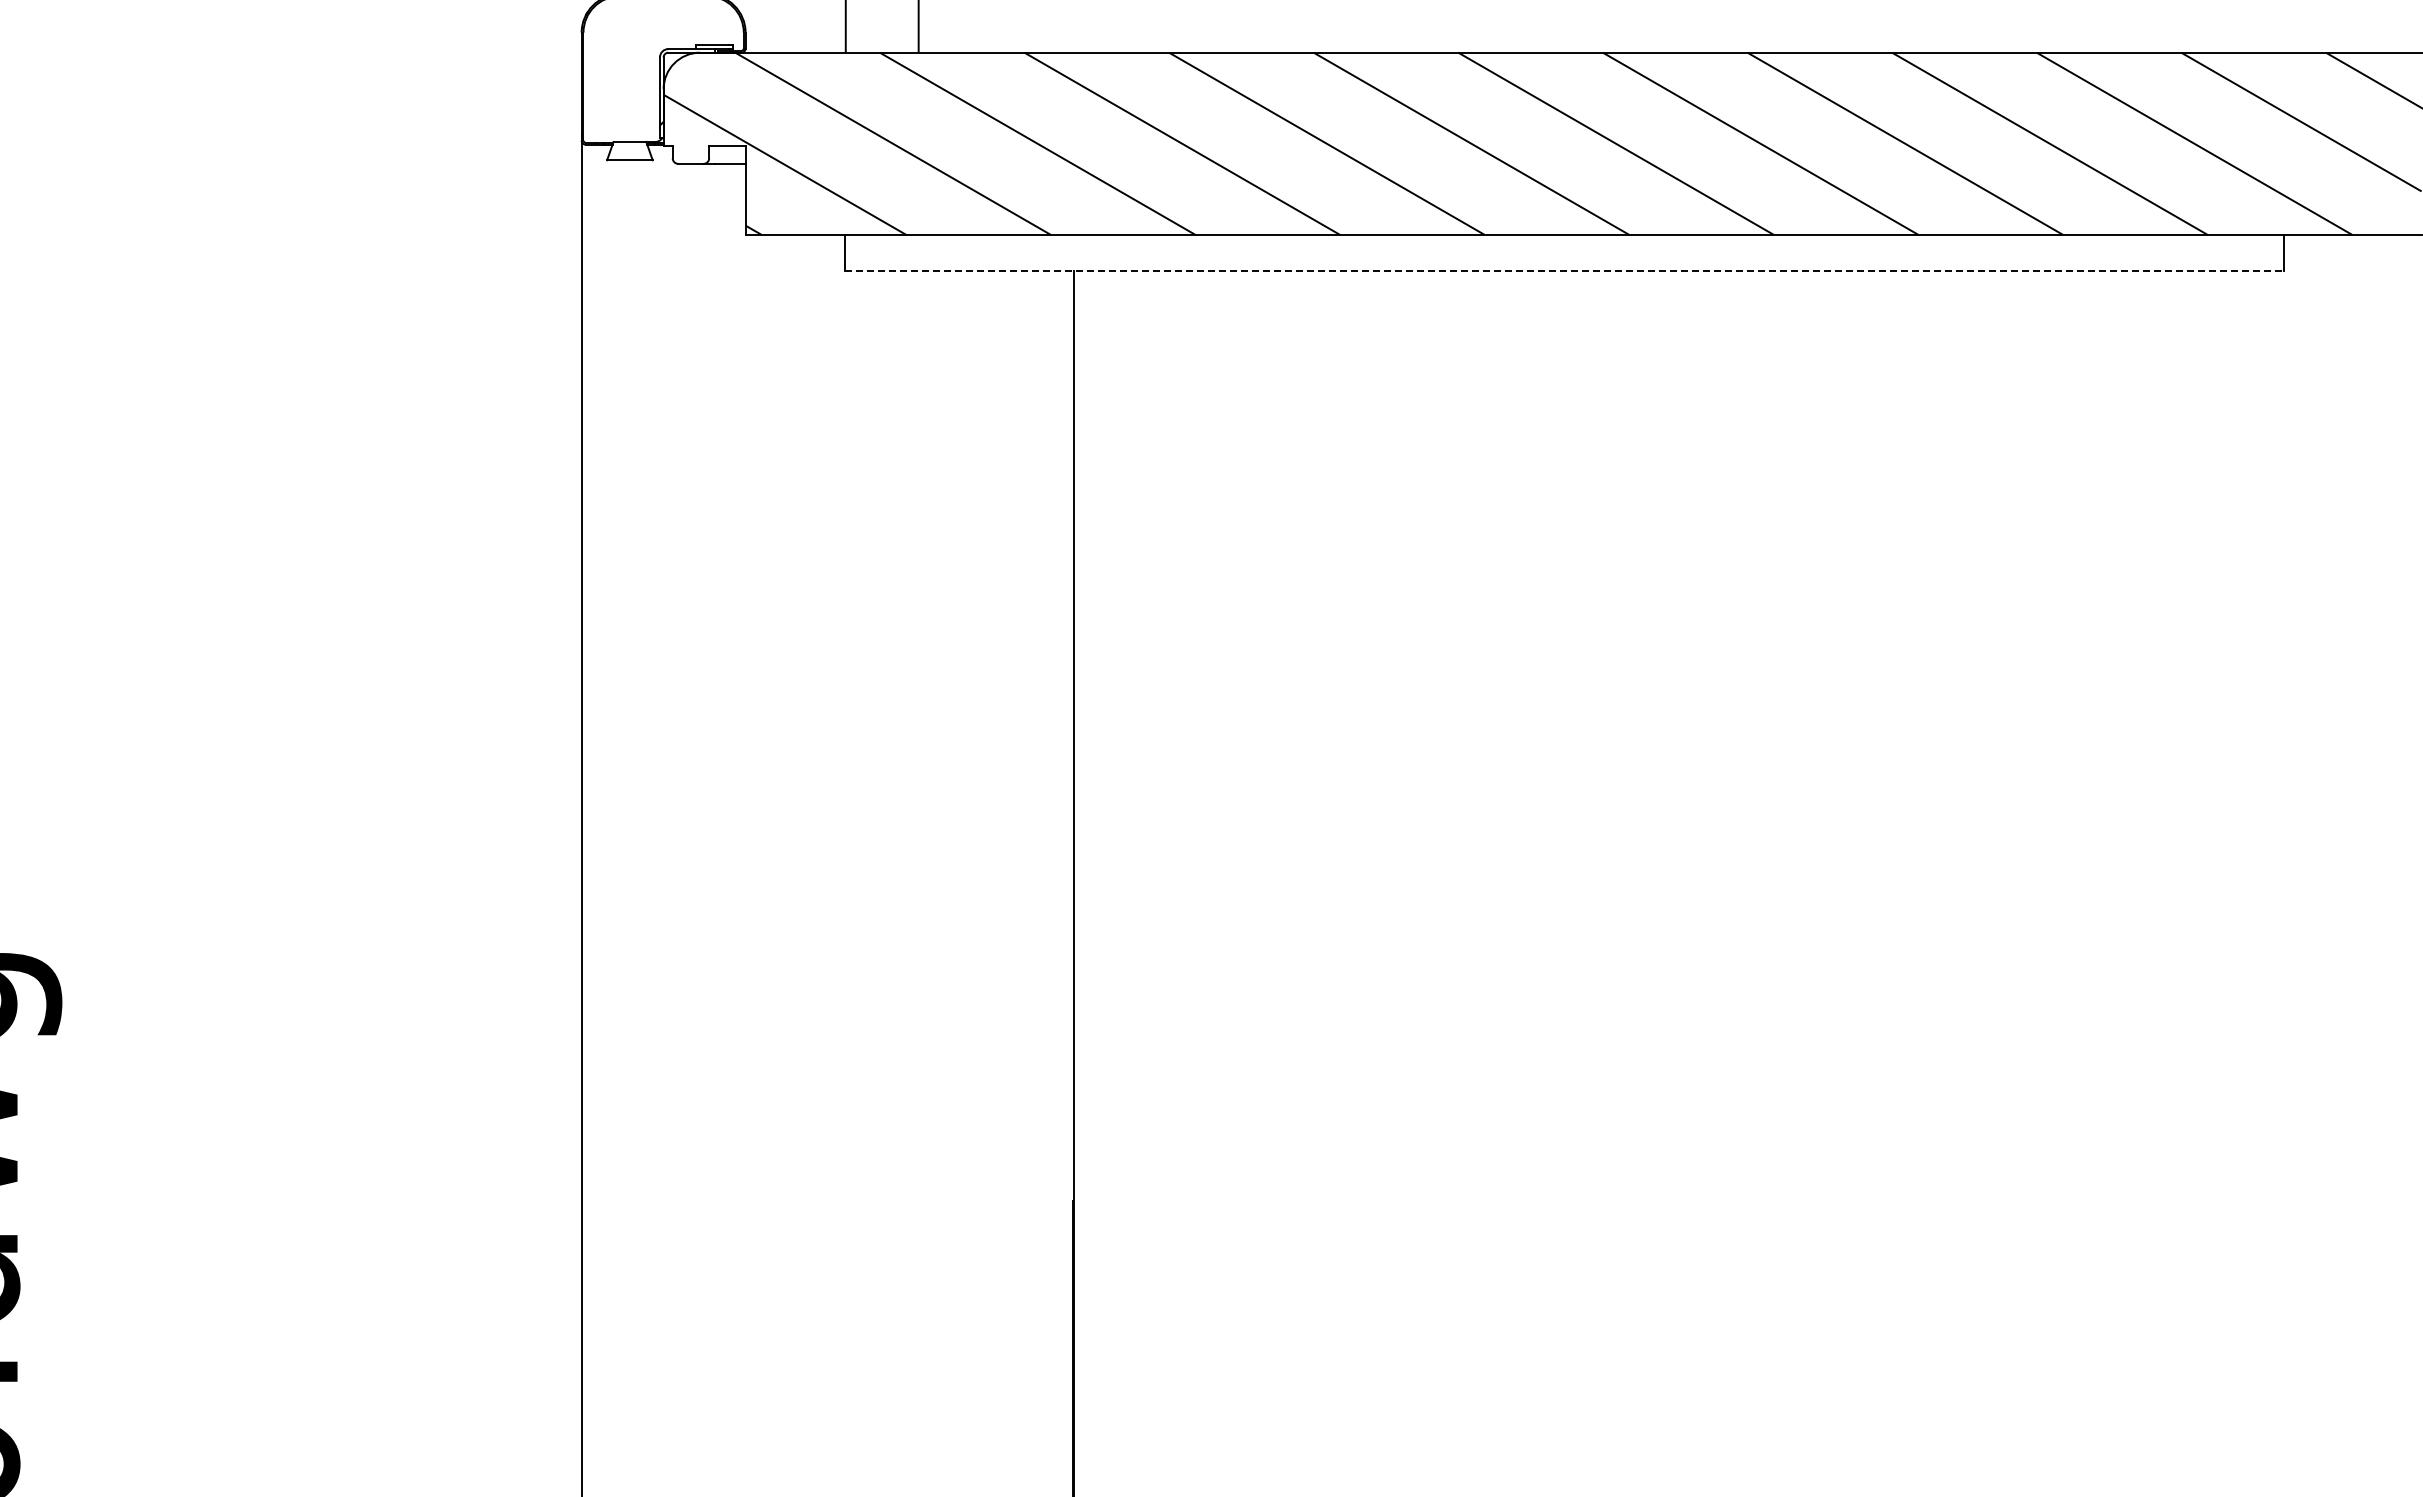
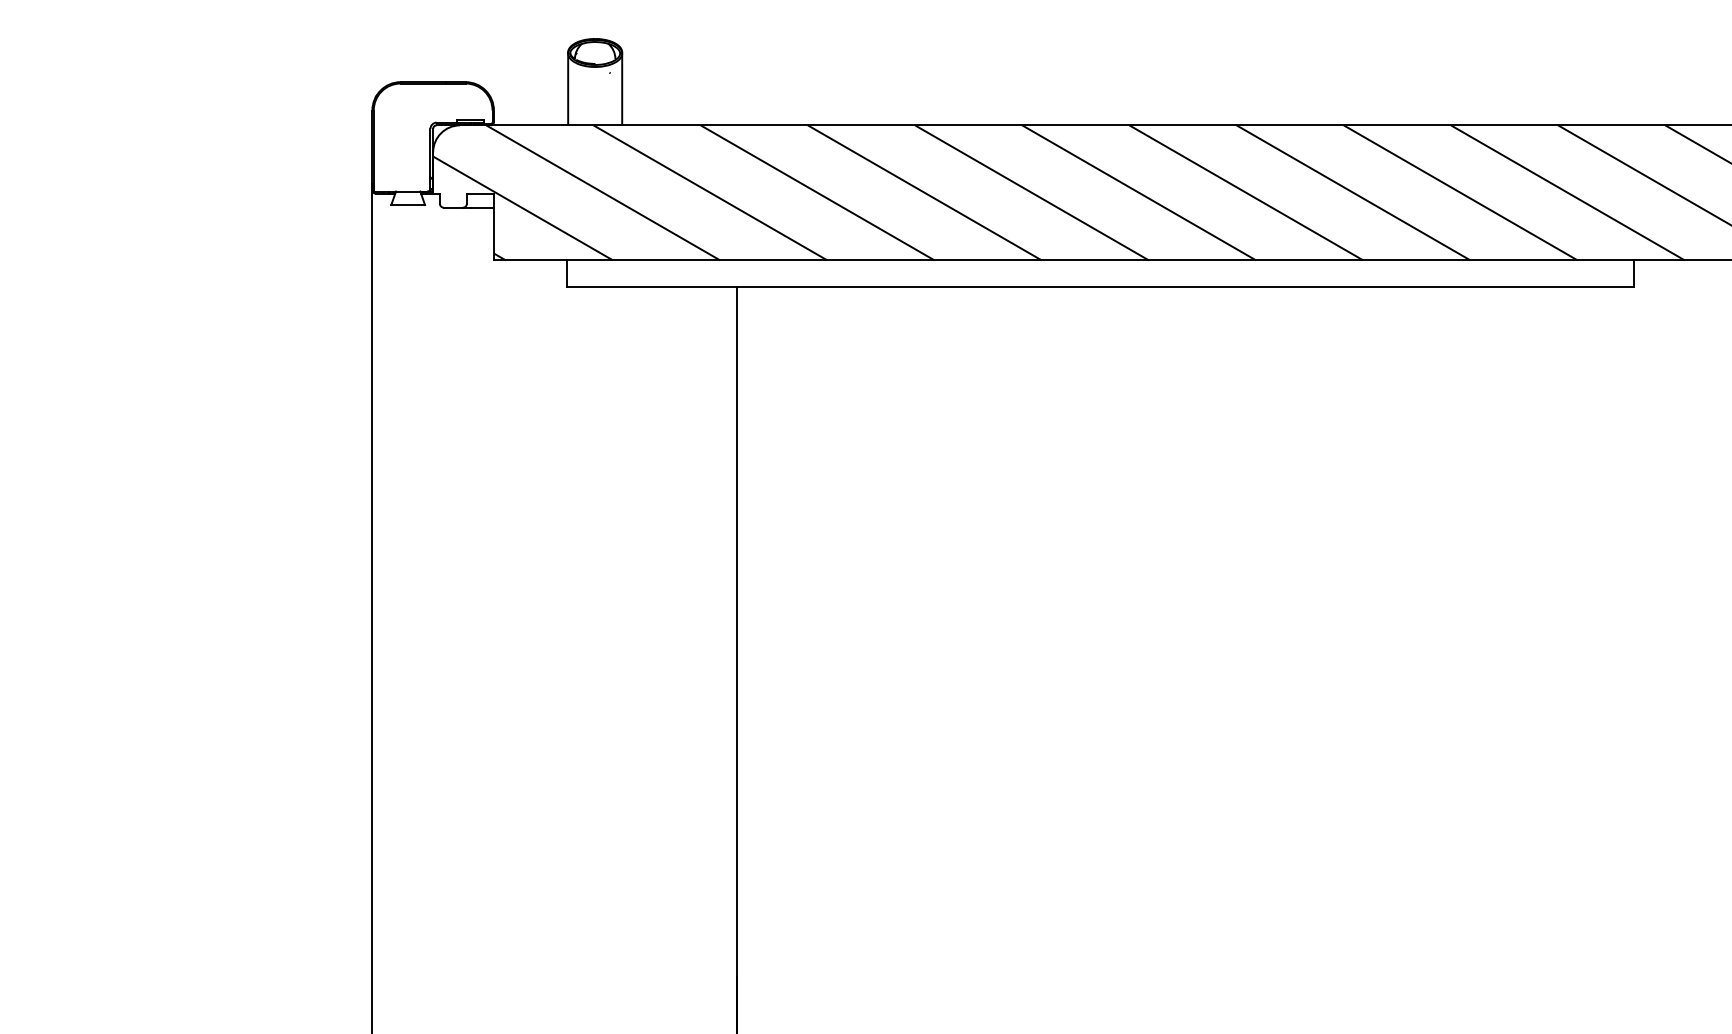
line: (1564, 271) -> (1100, 287), dashed -> solid

